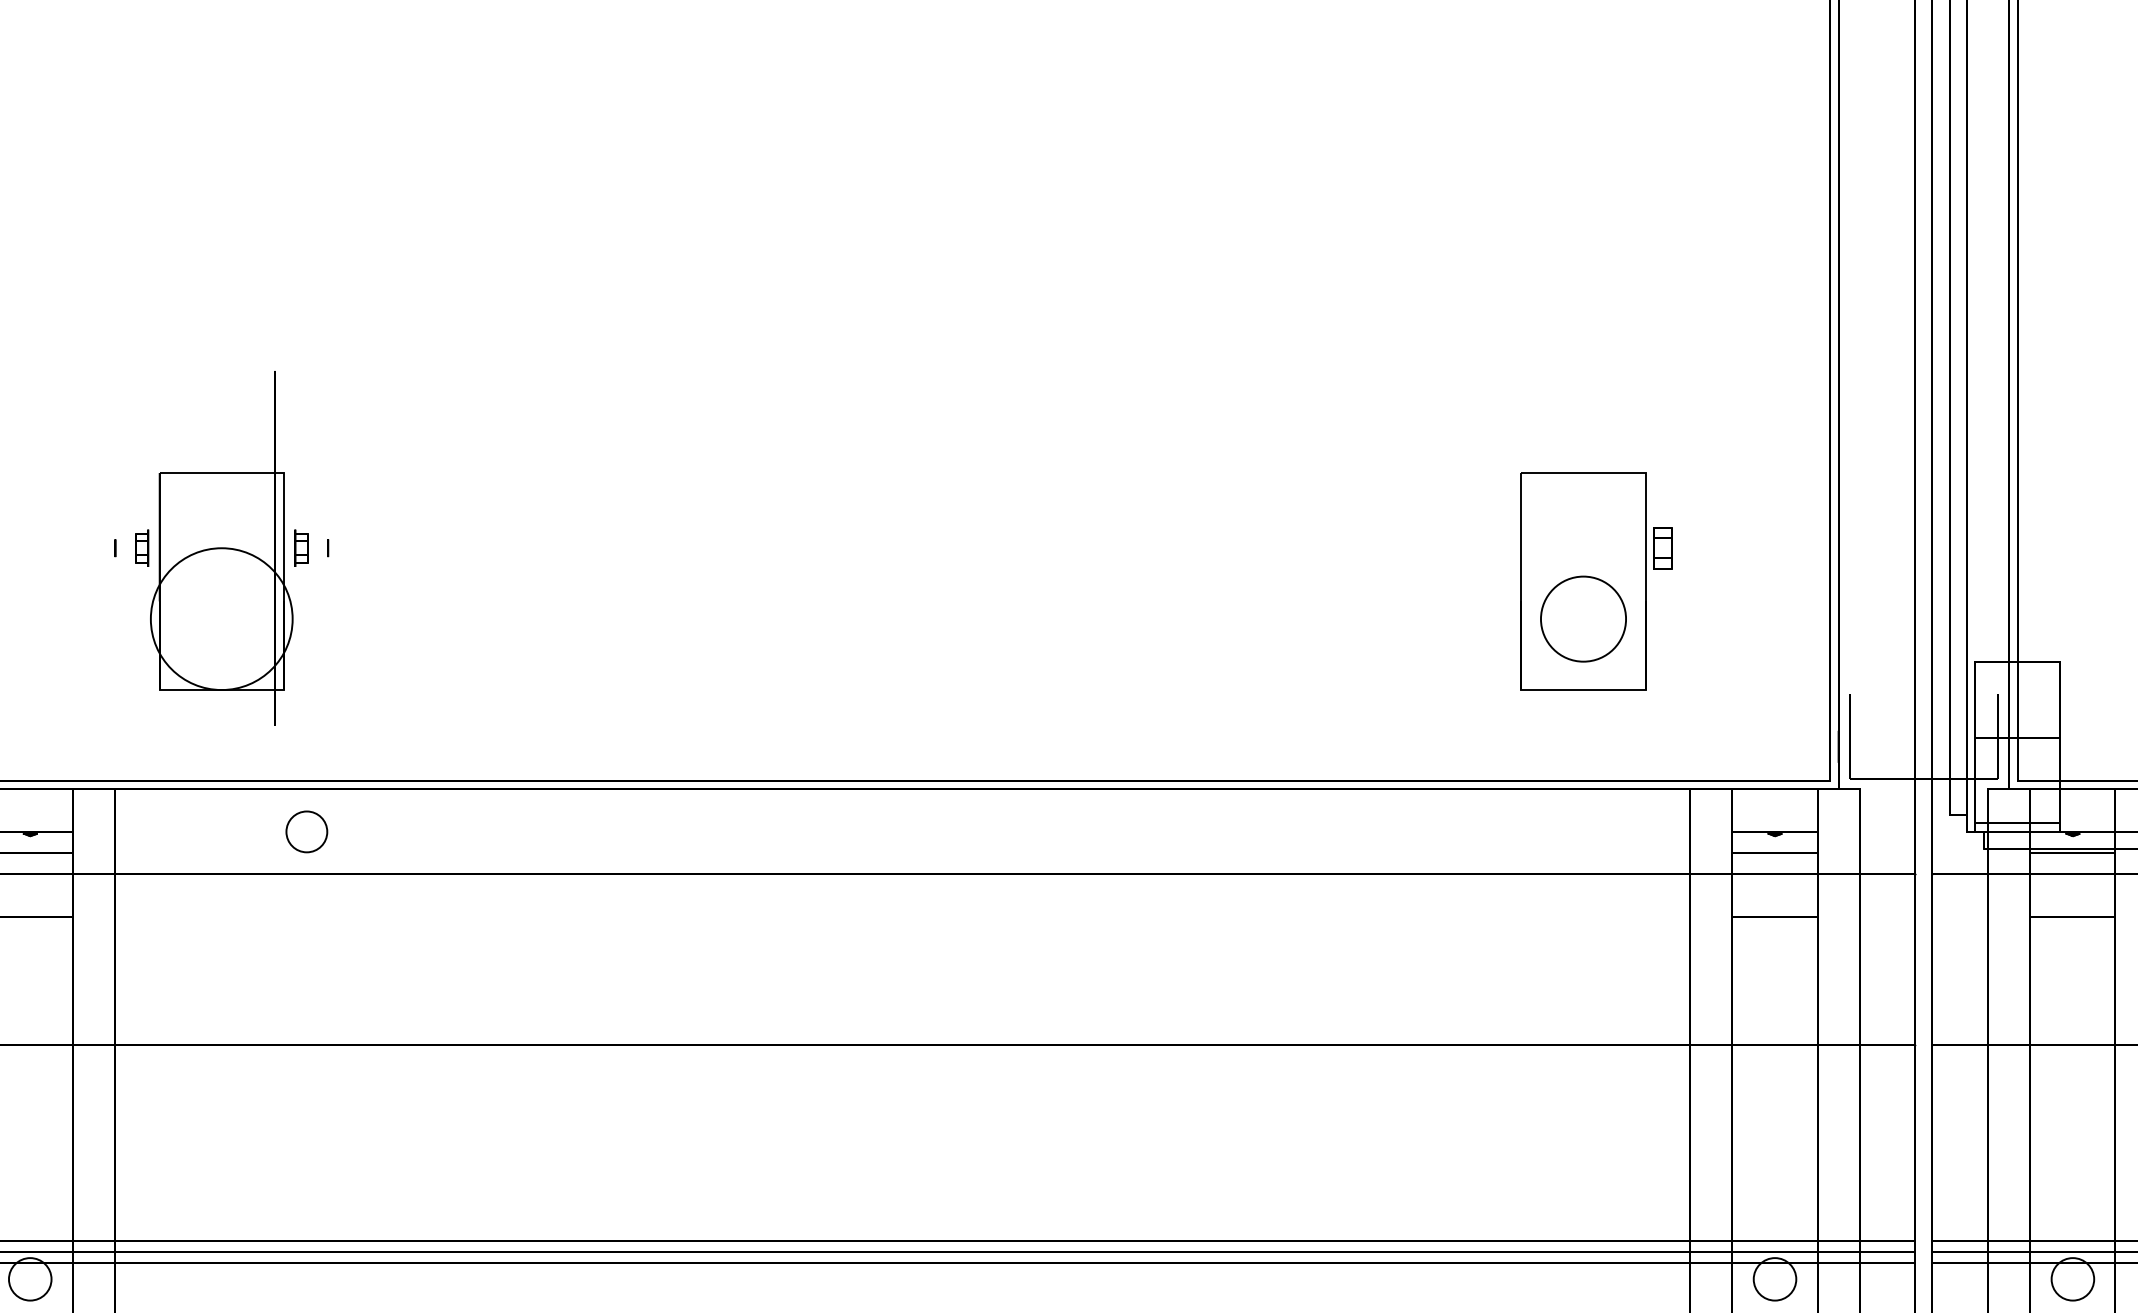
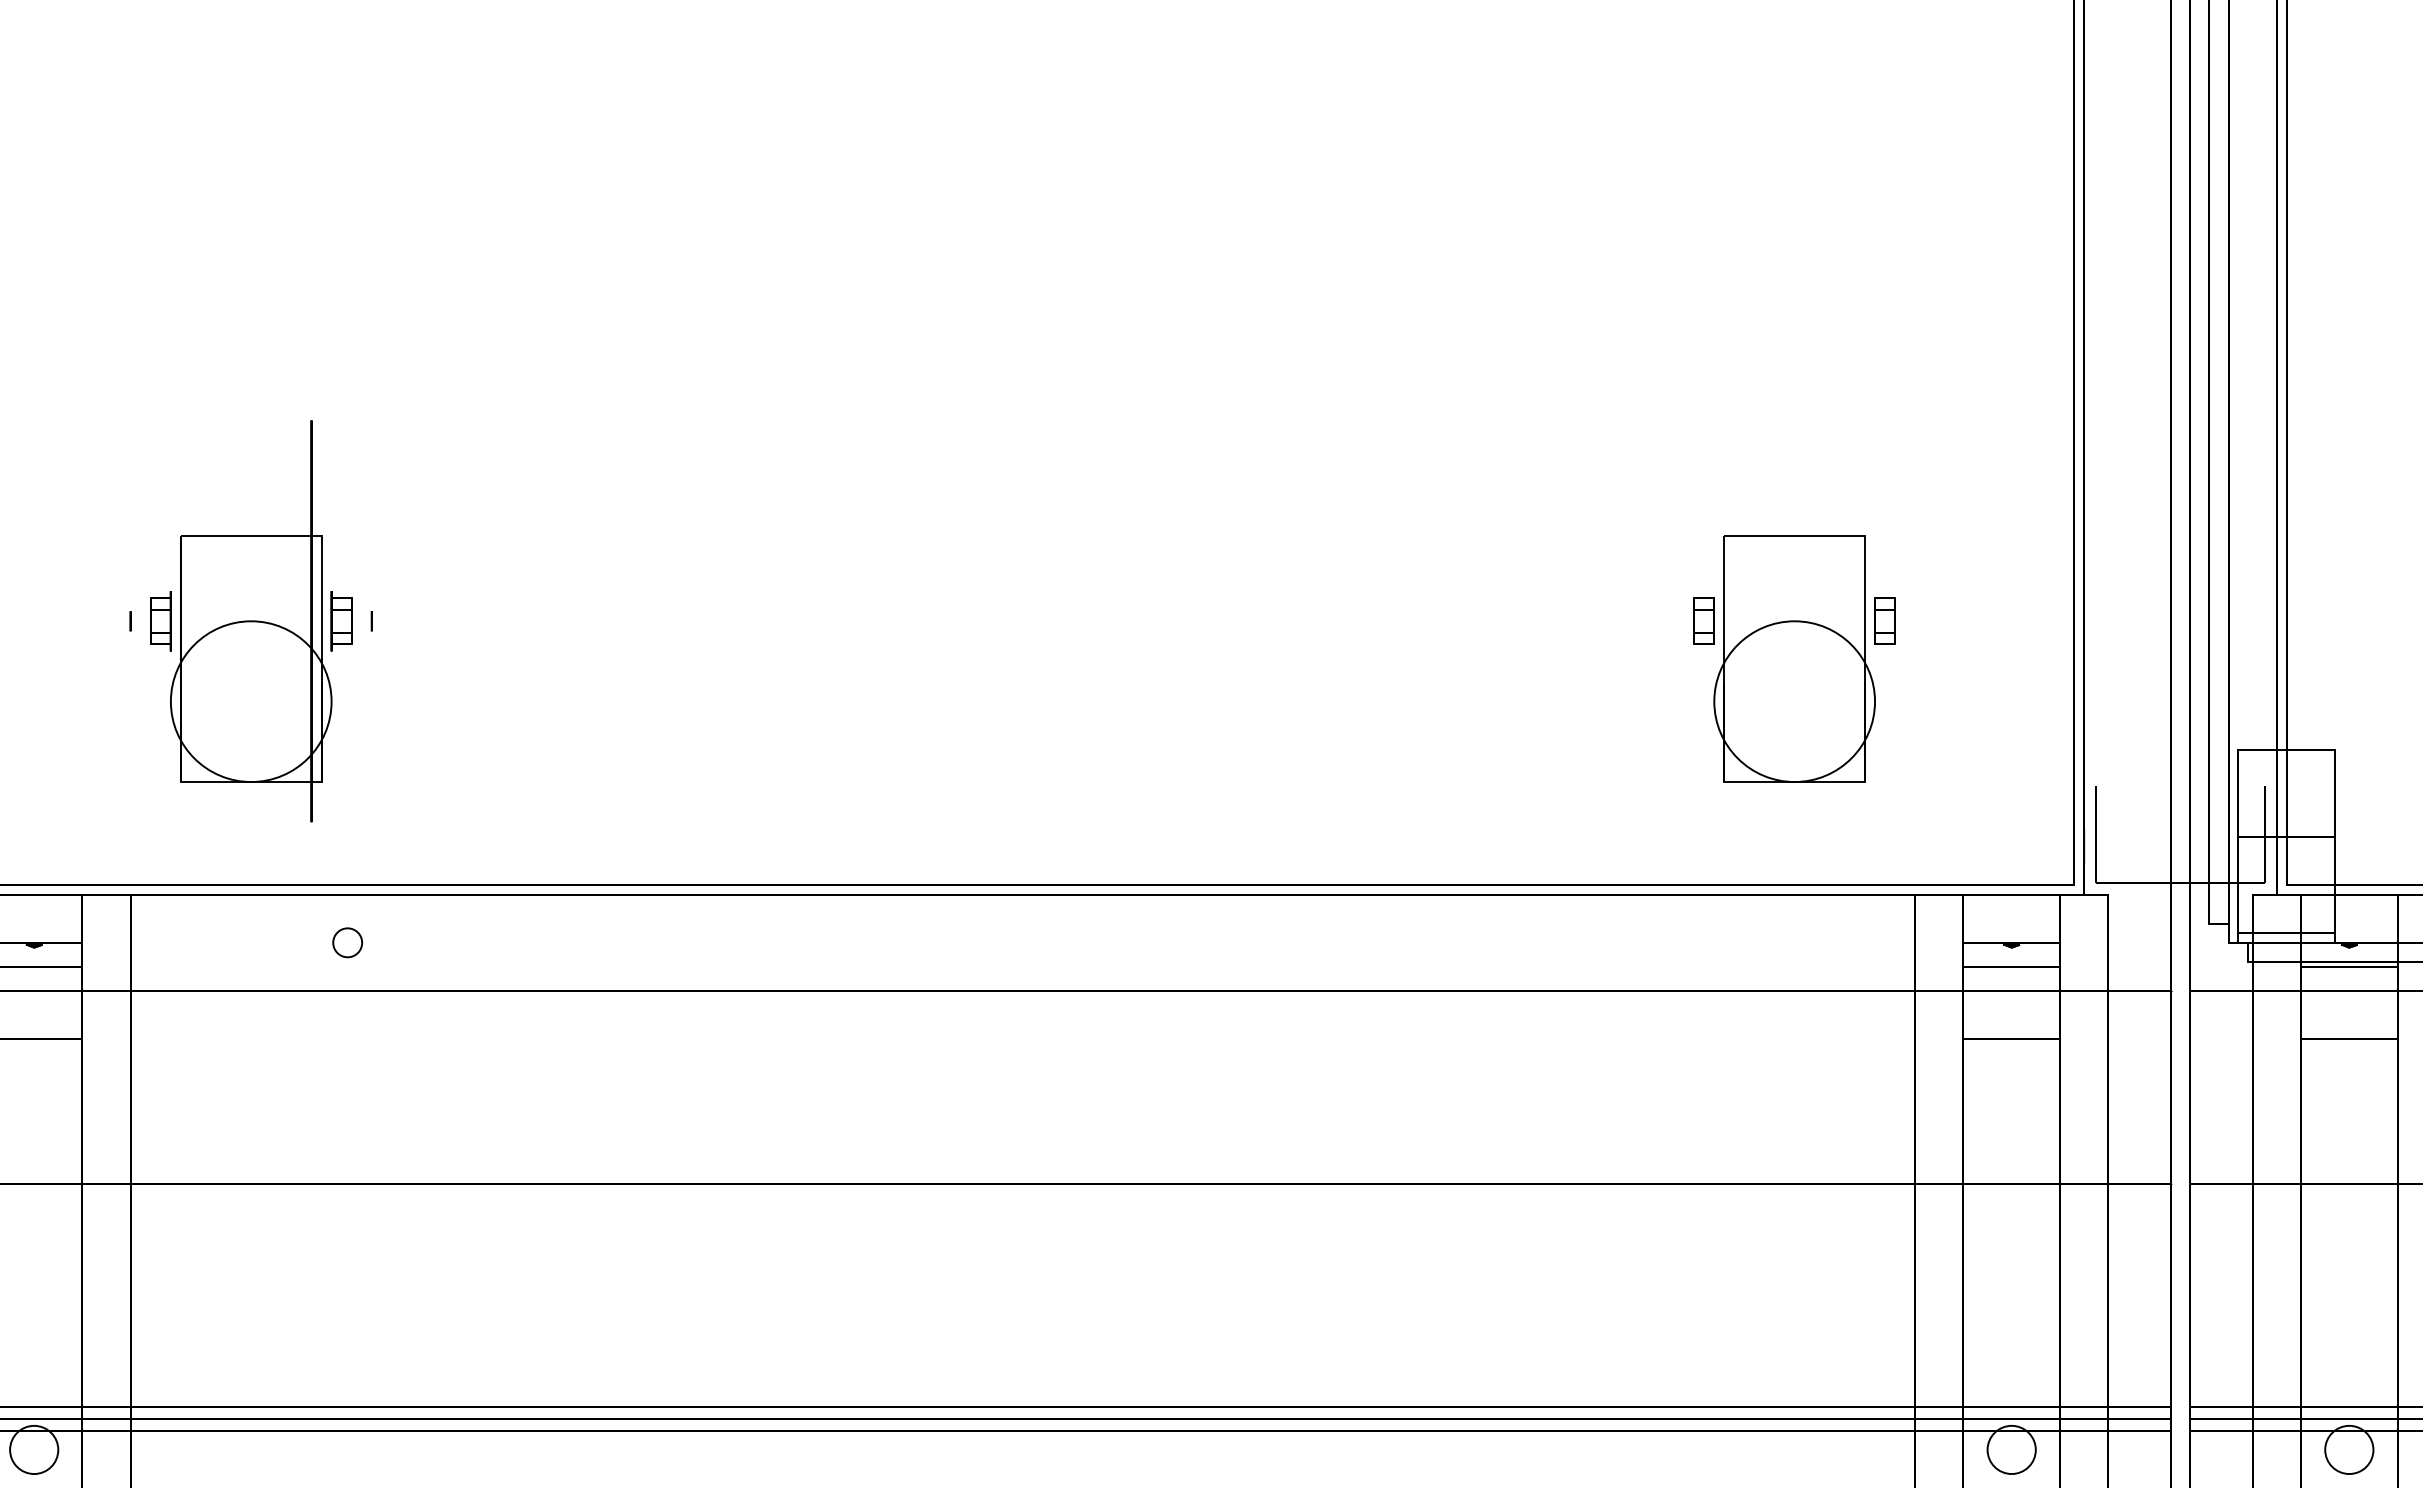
part: (1503, 547) -> (1703, 620), added
part: (141, 548) -> (160, 621), size x1.43
part: (301, 548) -> (341, 621), size x1.43
circle: (1583, 619) -> (1794, 701), size x1.67
circle: (306, 831) -> (347, 942), size x0.62

